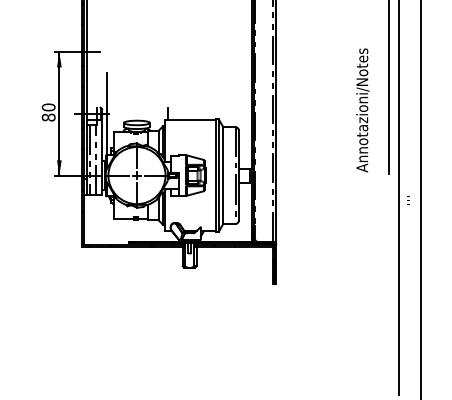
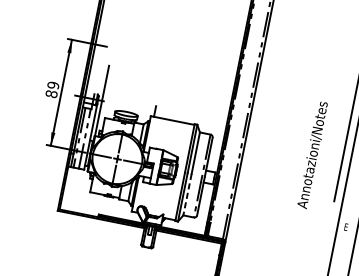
text: (48, 107) -> (53, 85), 80 -> 89
text: (362, 110) -> (312, 155), moved
line: (223, 200) -> (187, 195), solid -> dashed

